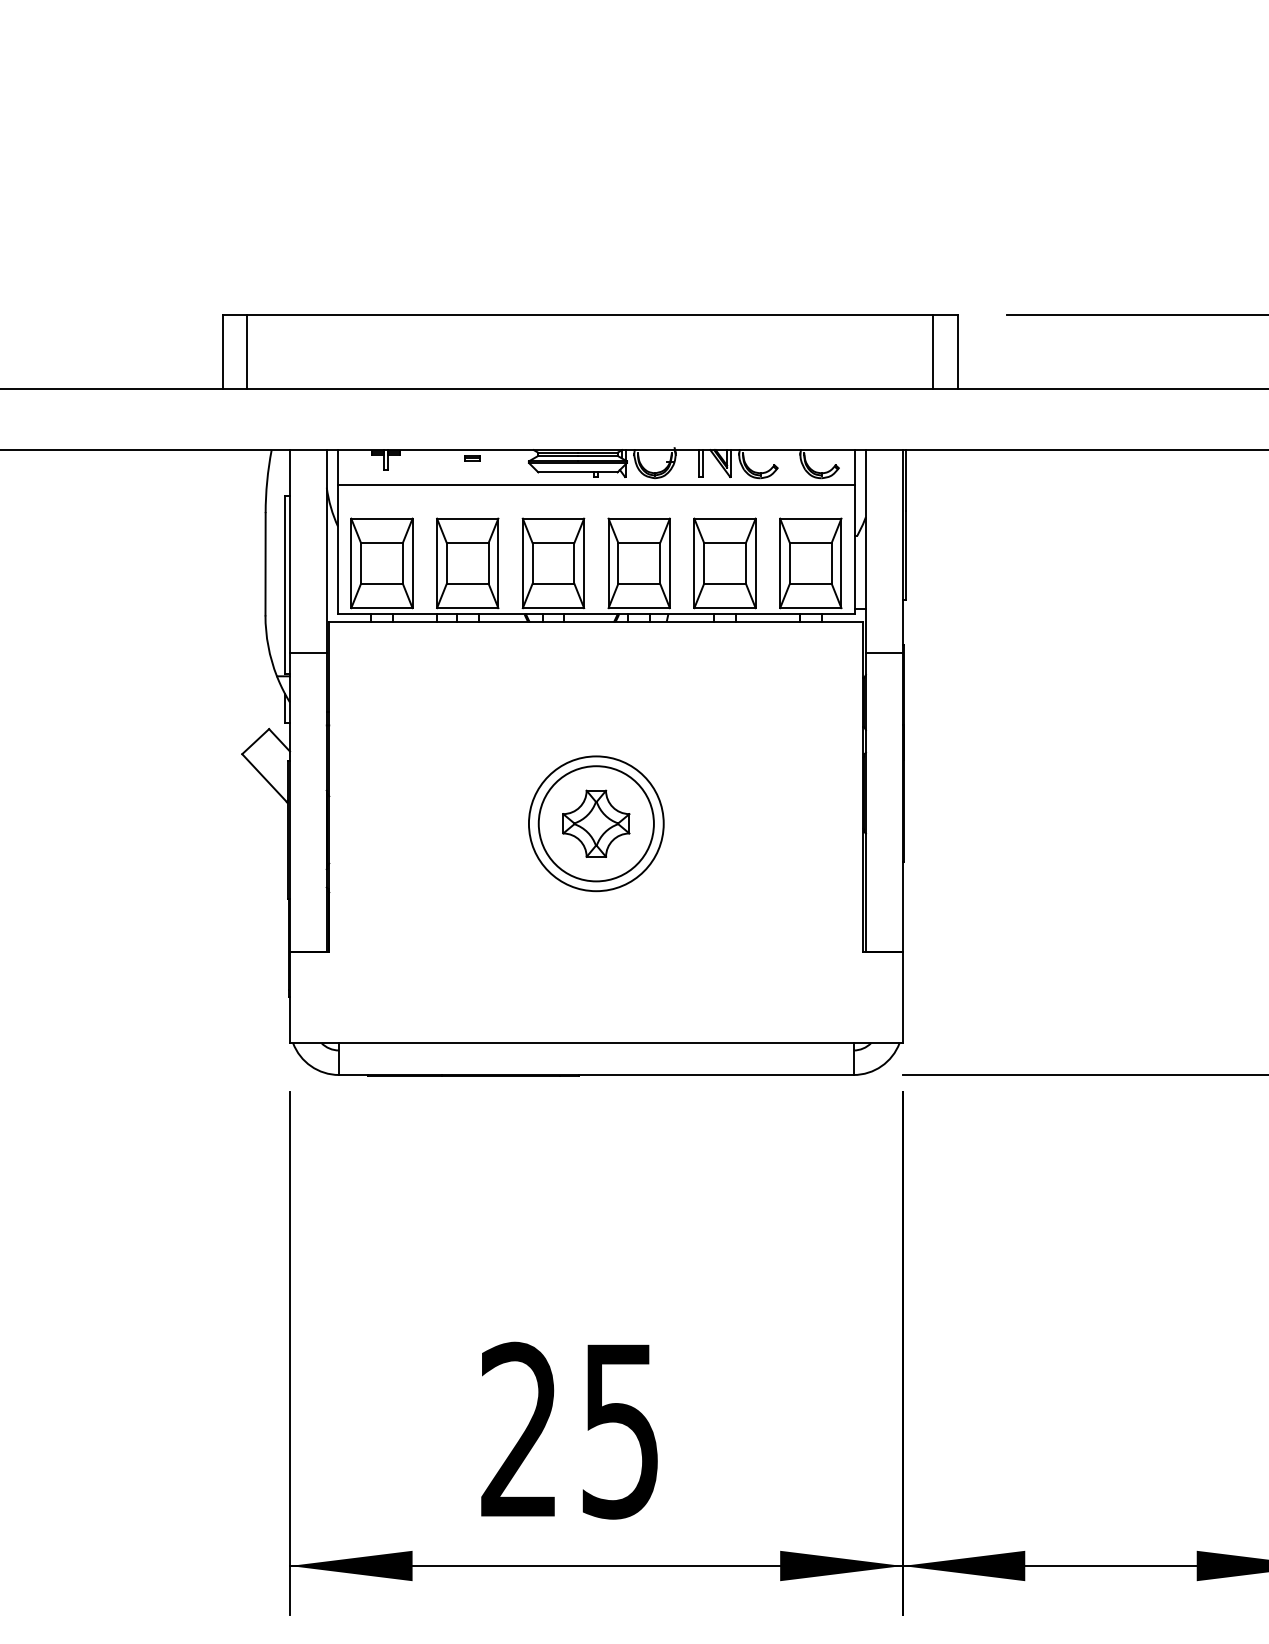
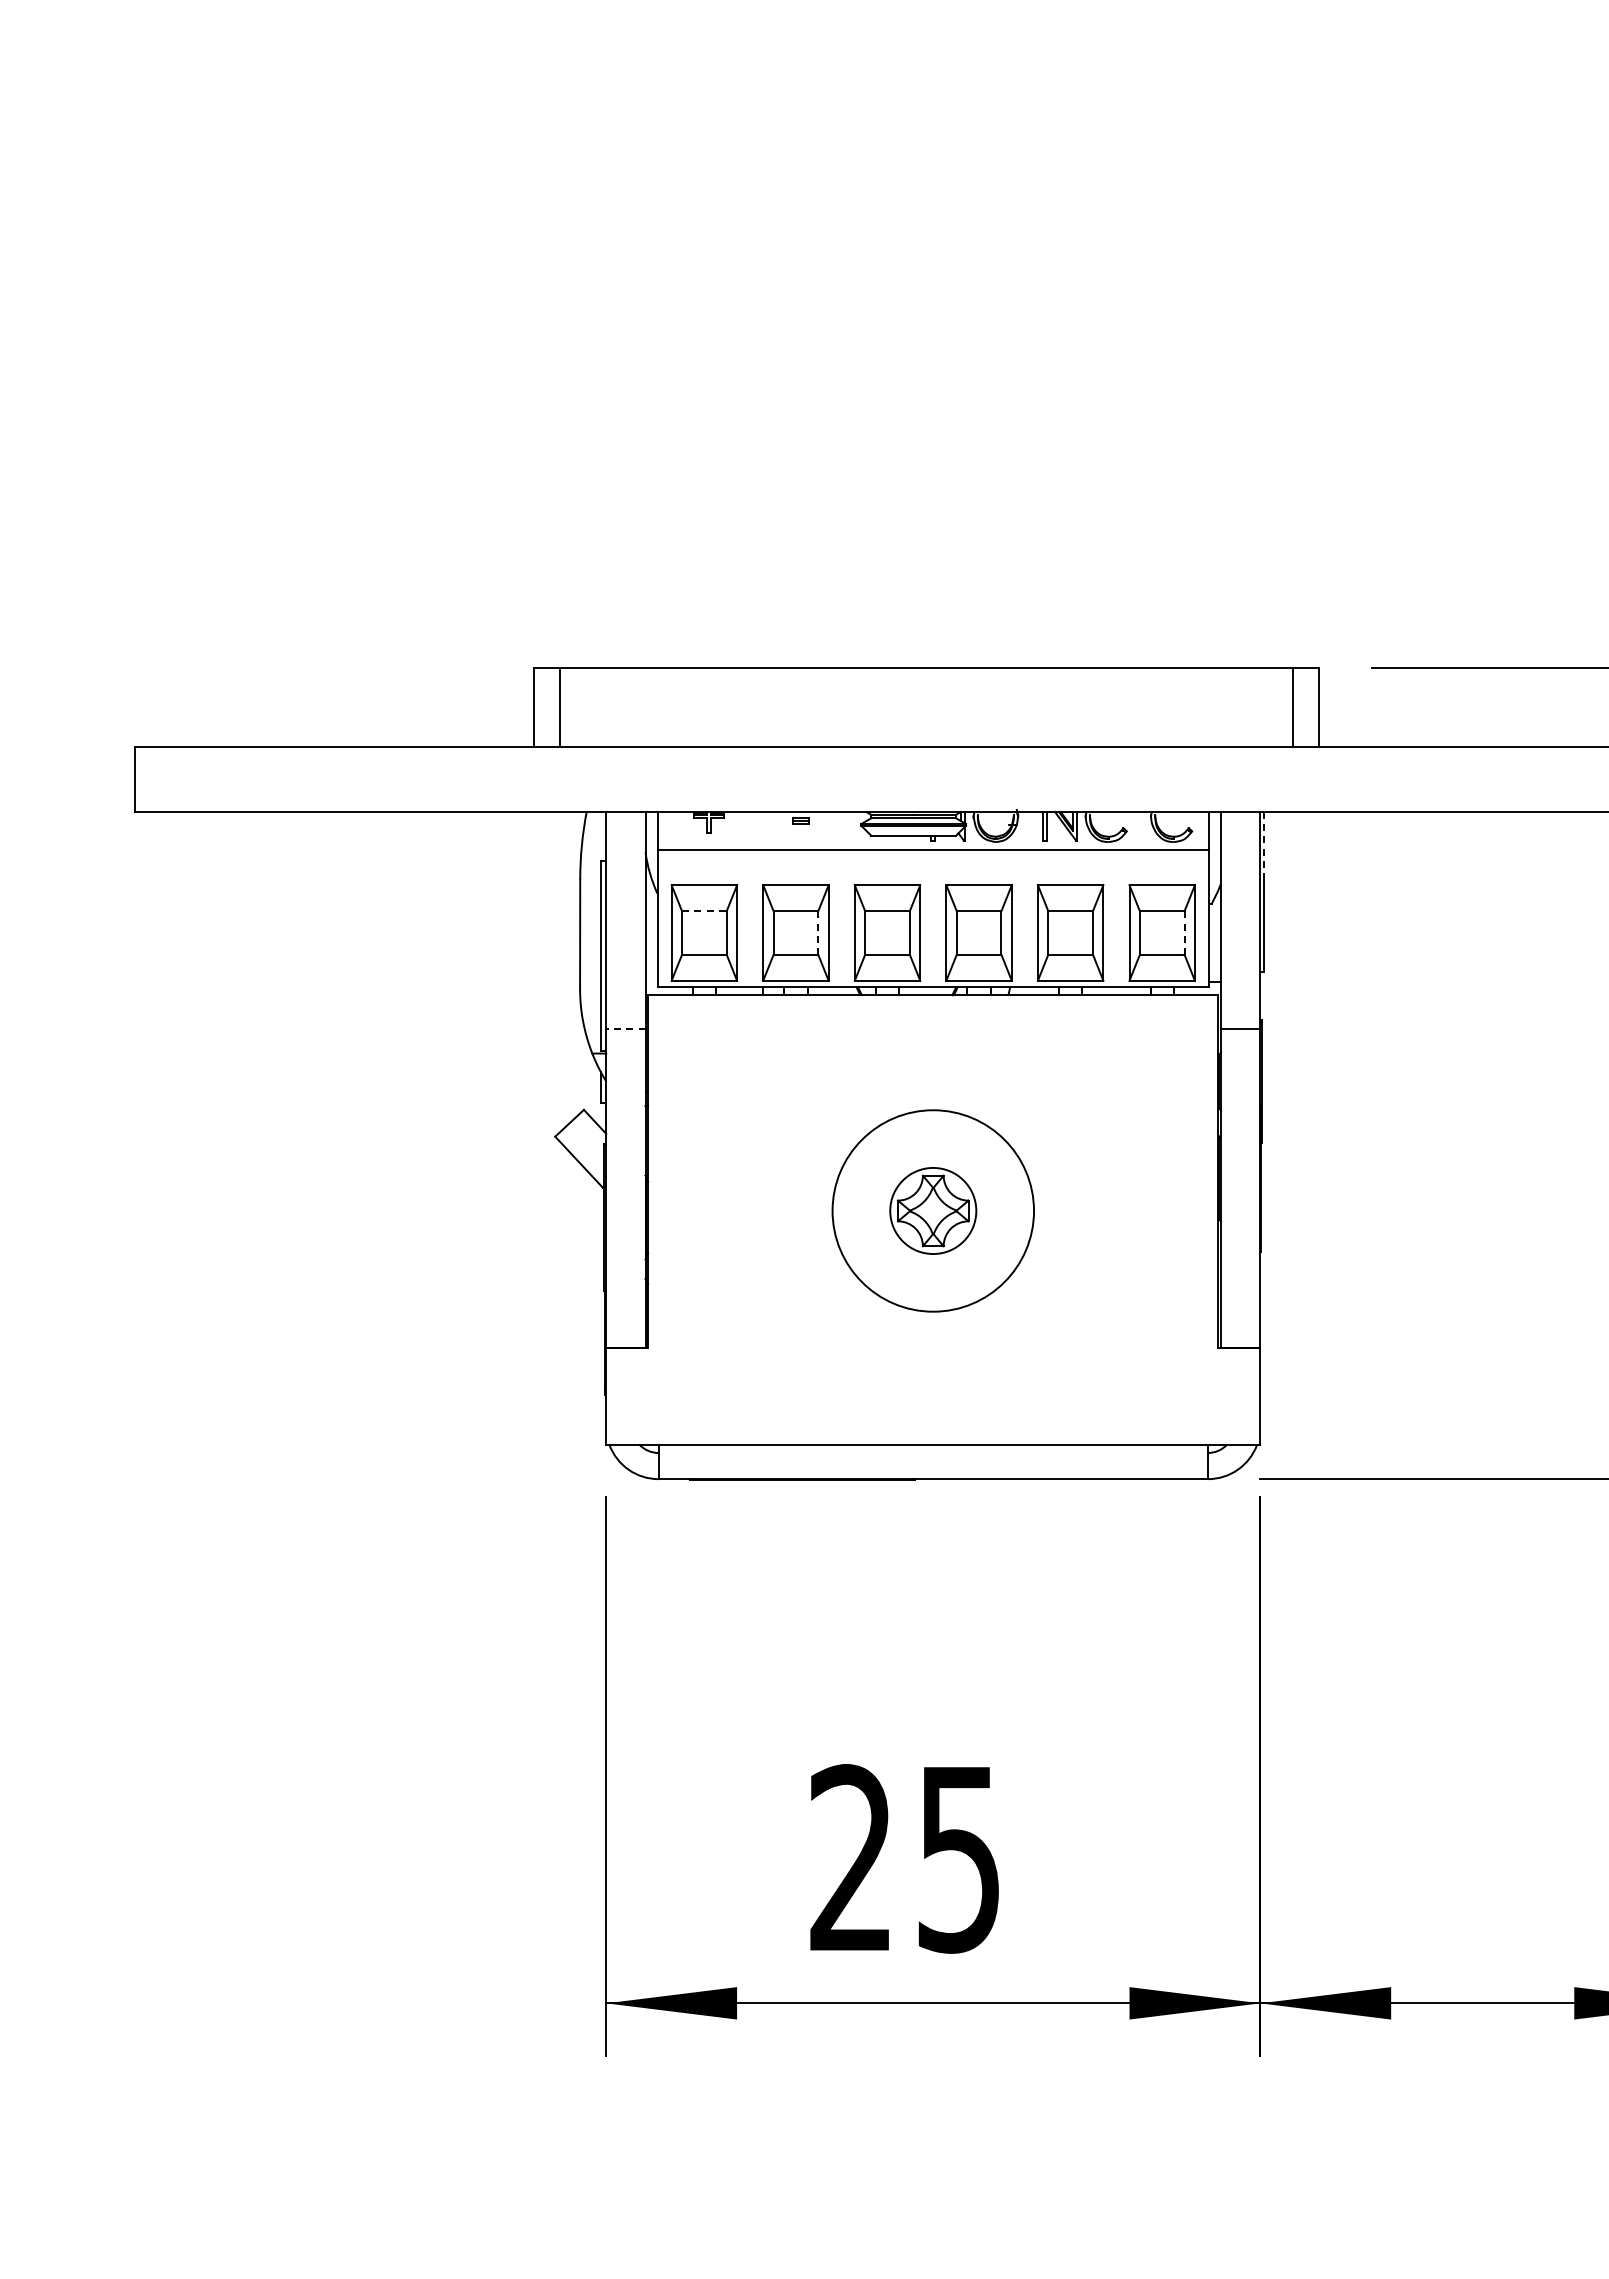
line: (906, 480) -> (1264, 844), solid -> dashed
line: (382, 543) -> (704, 911), solid -> dashed
line: (488, 563) -> (818, 933), solid -> dashed
line: (831, 563) -> (1184, 933), solid -> dashed
line: (308, 653) -> (625, 1029), solid -> dashed
circle: (595, 823) -> (932, 1210), size x0.7
circle: (596, 823) -> (933, 1210), size x1.4

